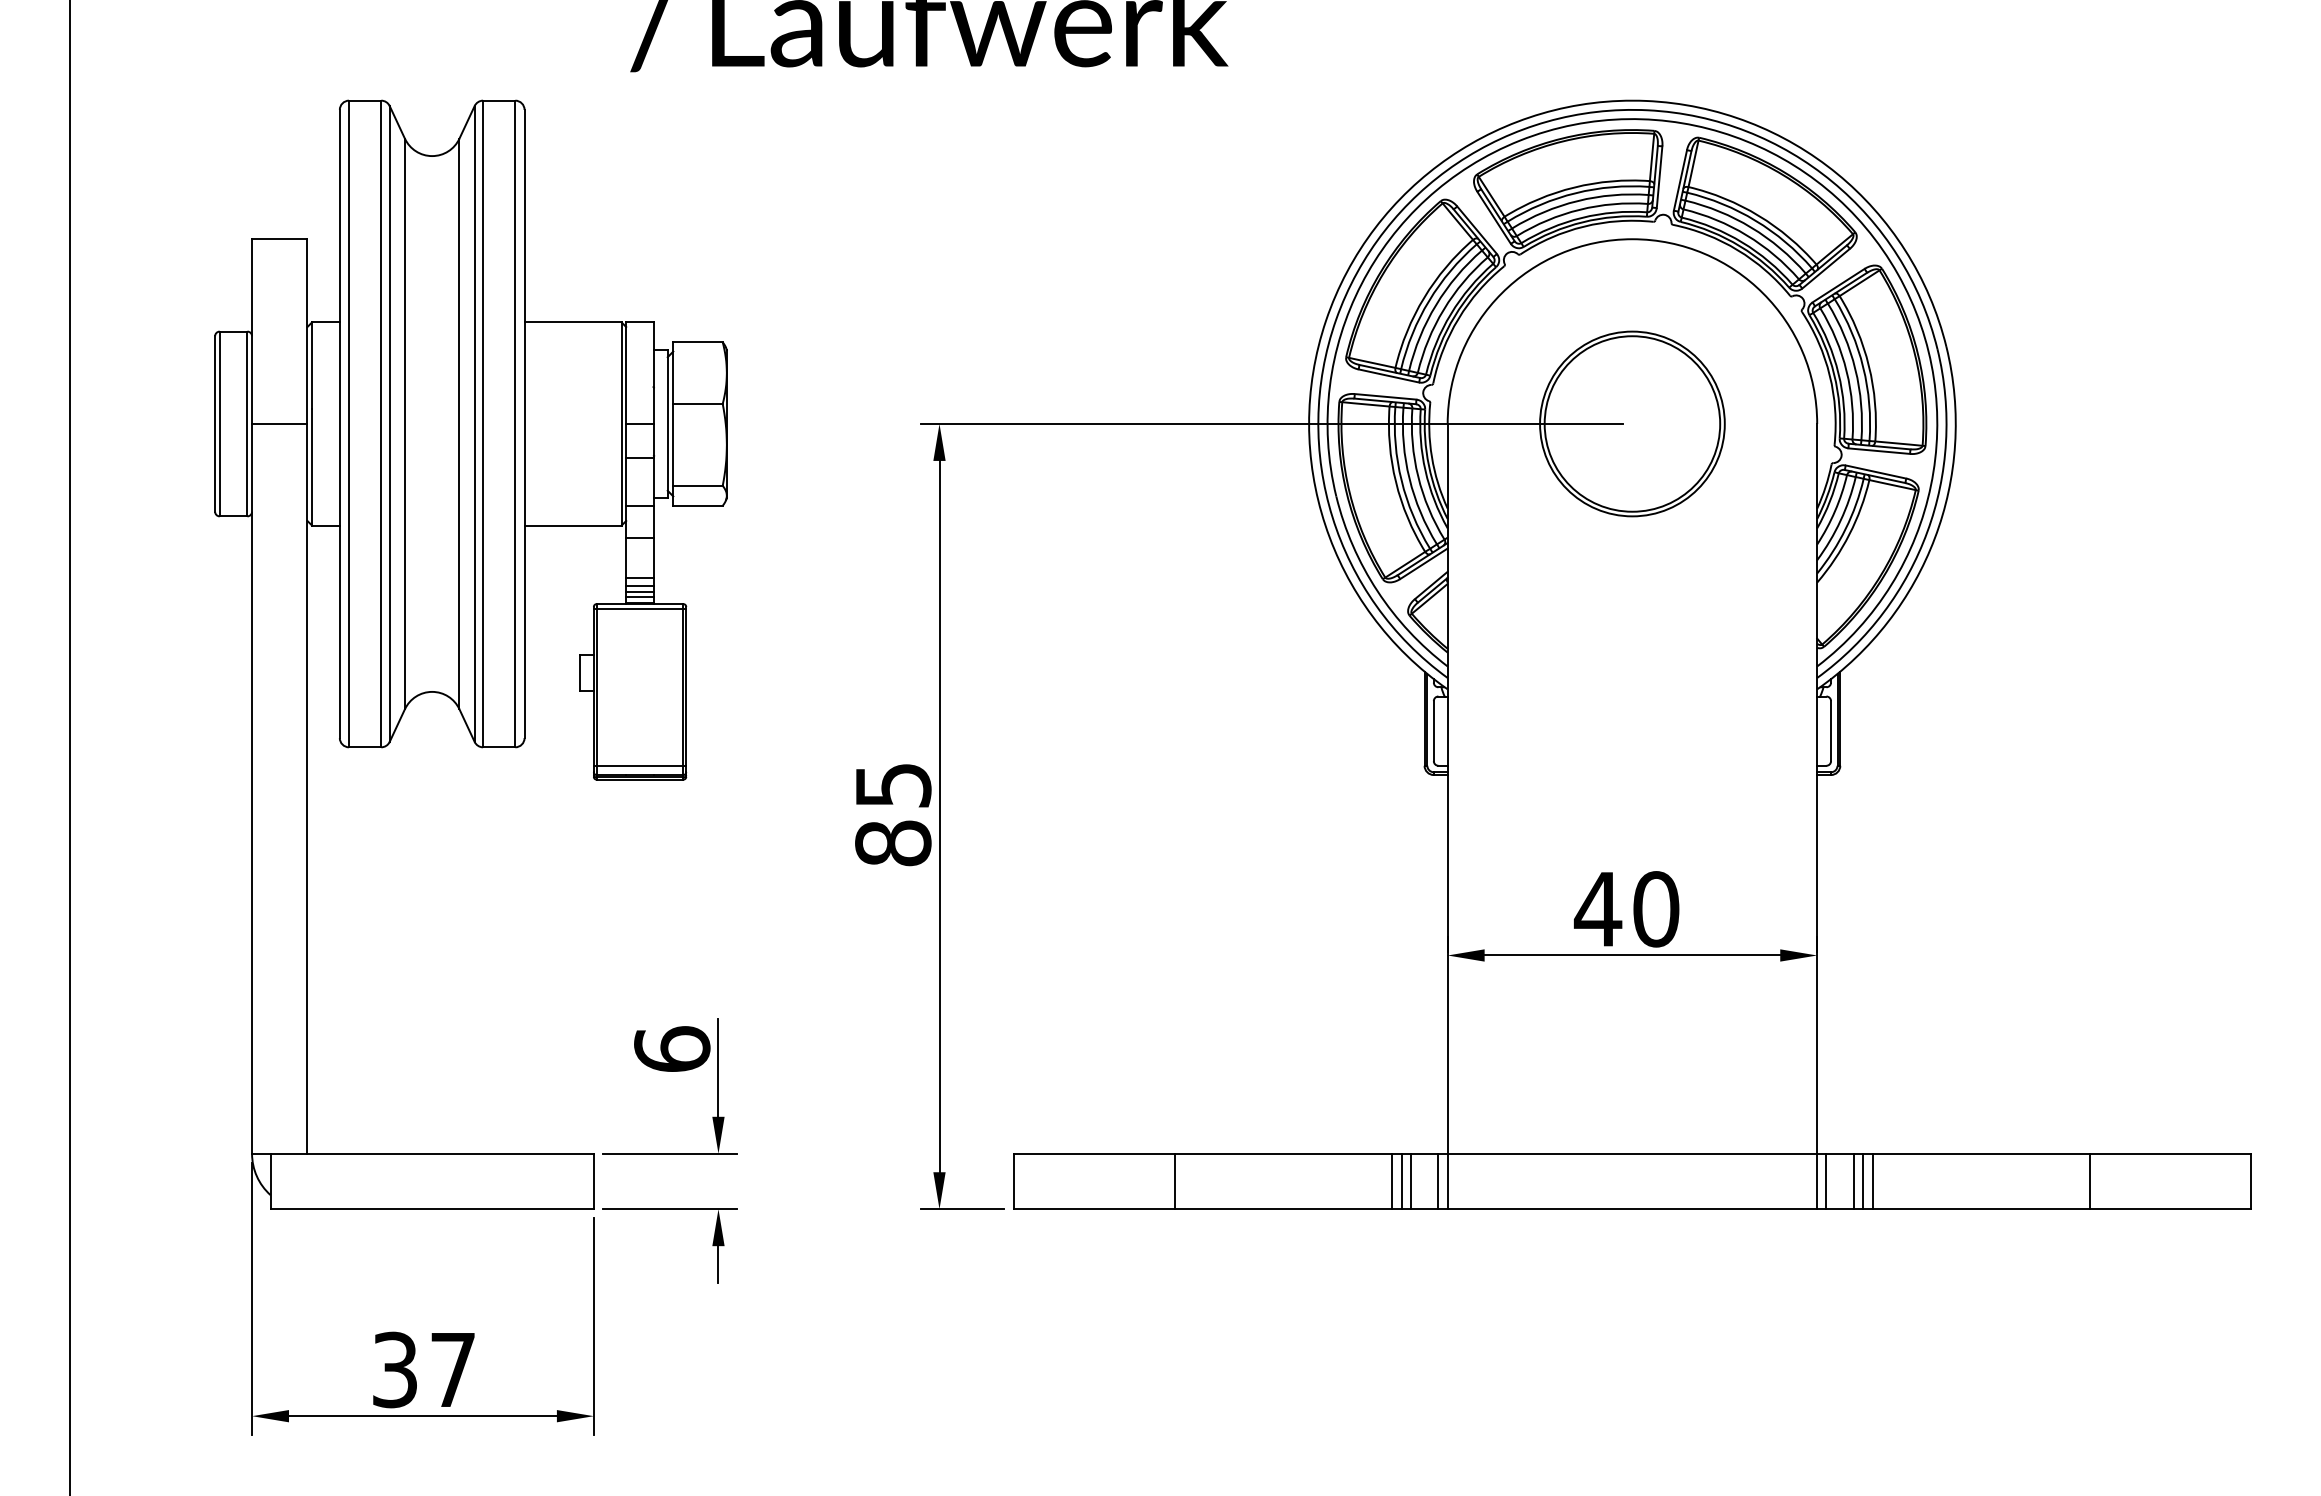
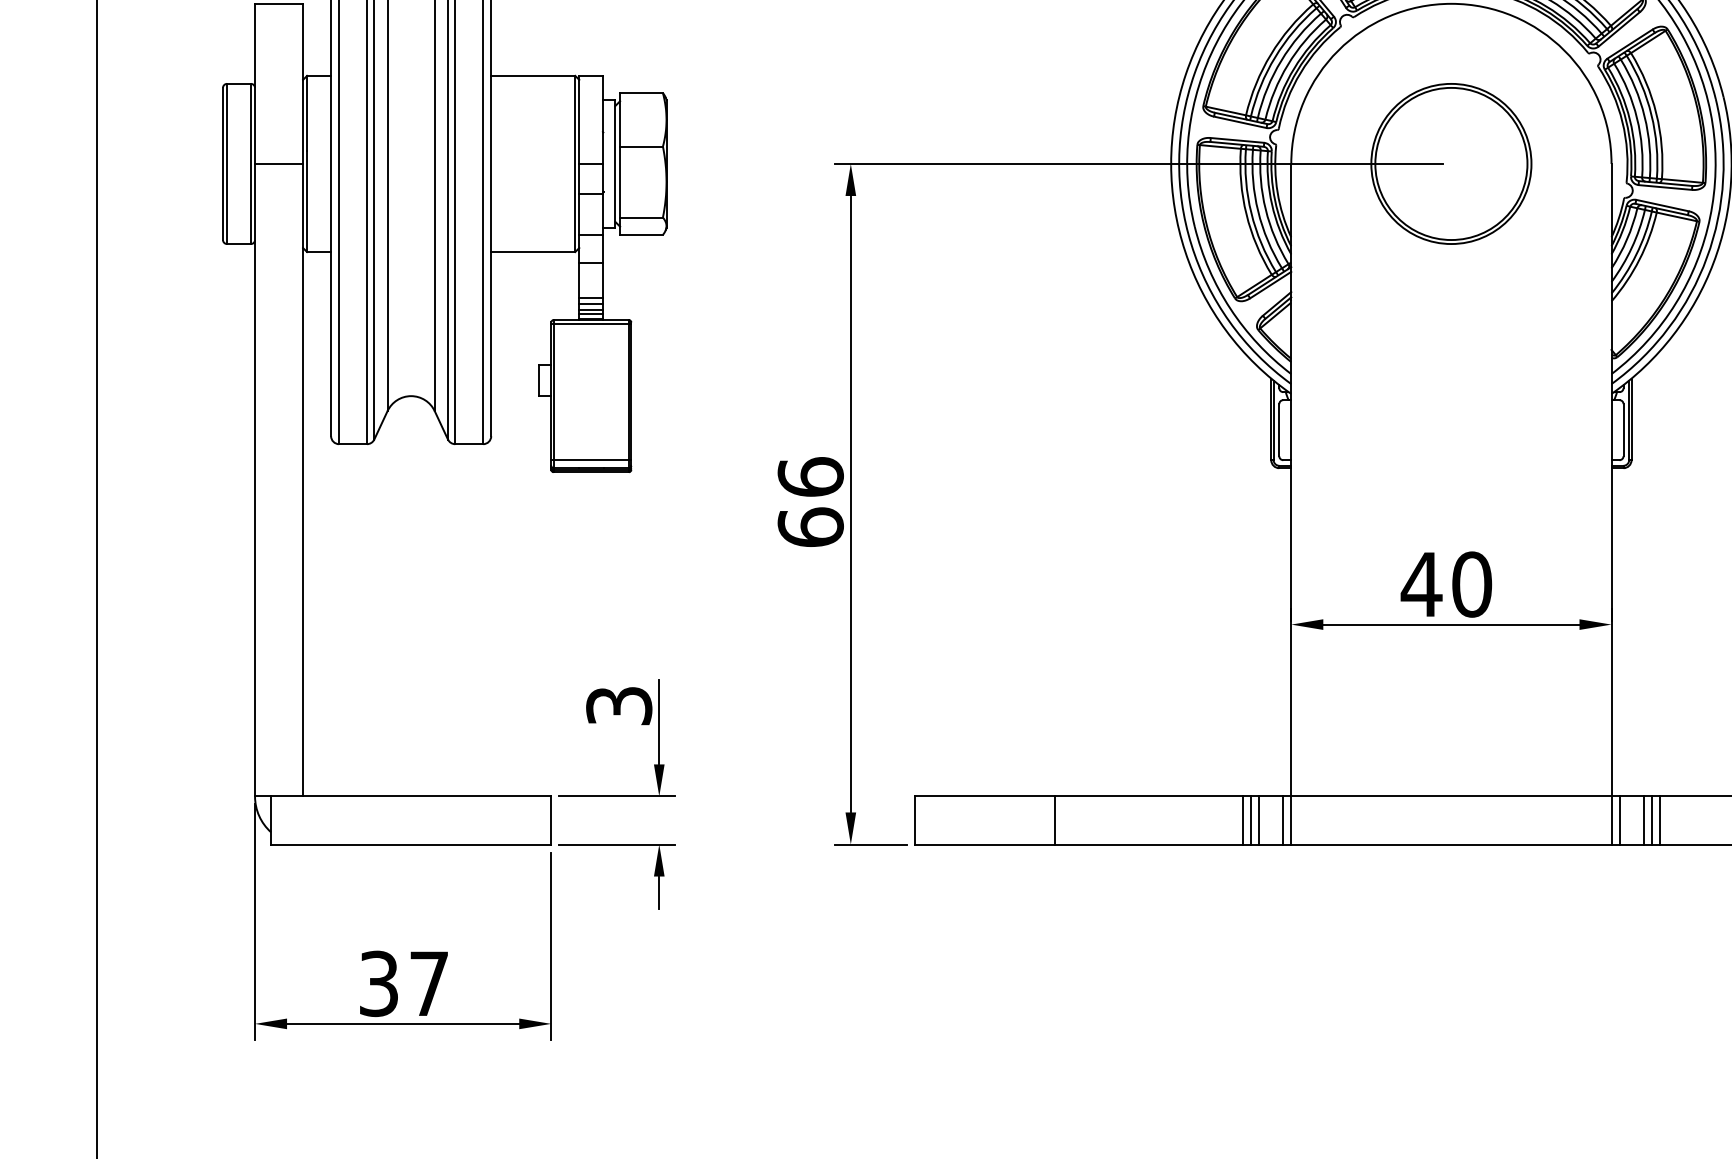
text: (893, 814) -> (810, 502), 85 -> 66
text: (672, 1048) -> (619, 705), 6 -> 3

